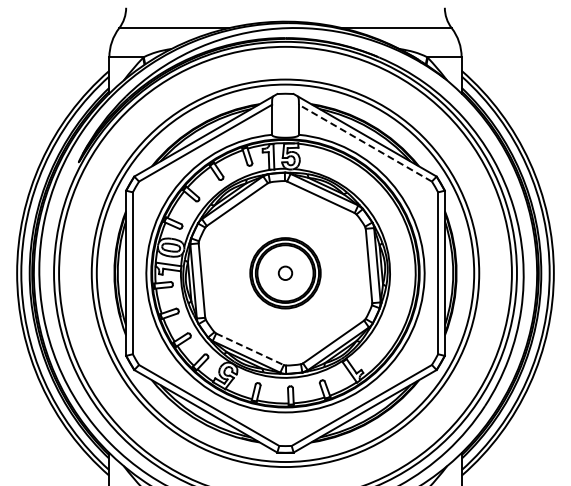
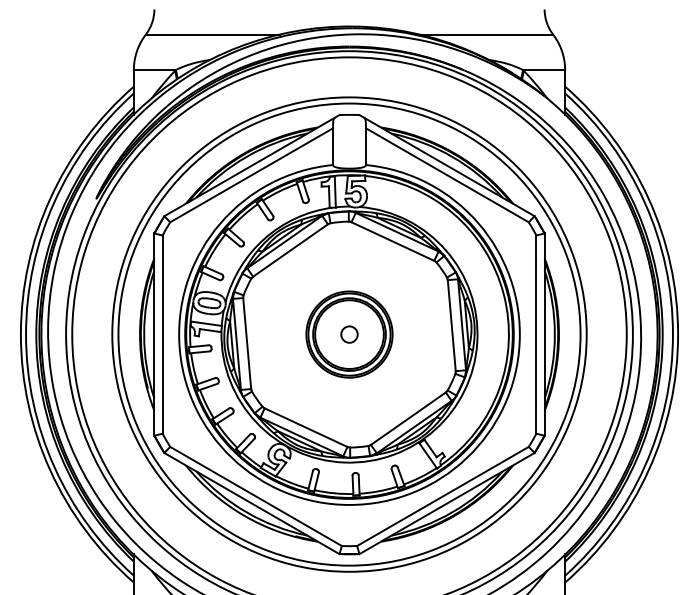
line: (365, 143) -> (447, 175), dashed -> solid
line: (250, 349) -> (306, 427), dashed -> solid

